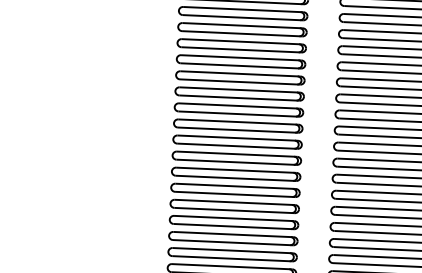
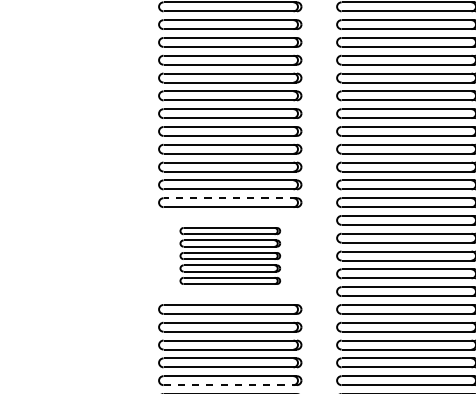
line: (240, 90) -> (230, 198), solid -> dashed
part: (237, 141) -> (230, 255), size x0.7
line: (232, 259) -> (230, 385), solid -> dashed

